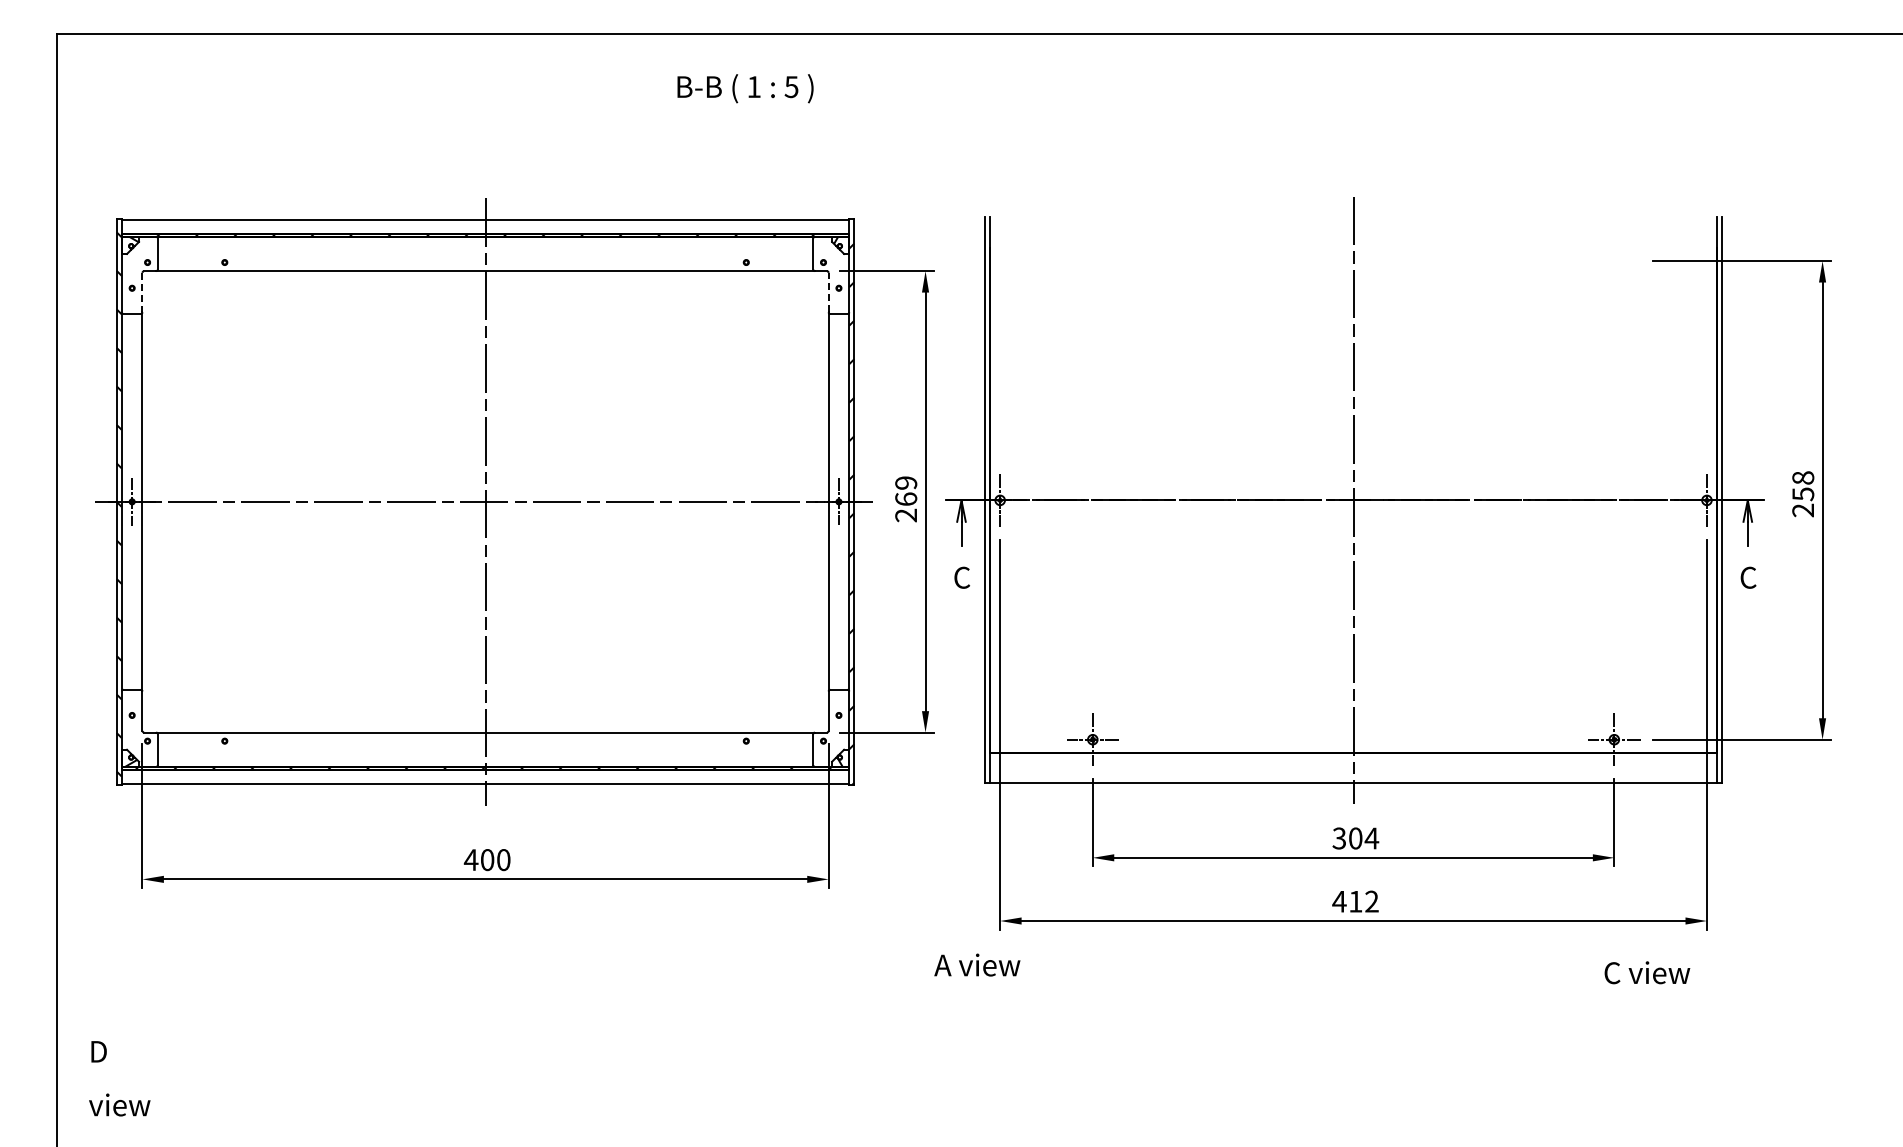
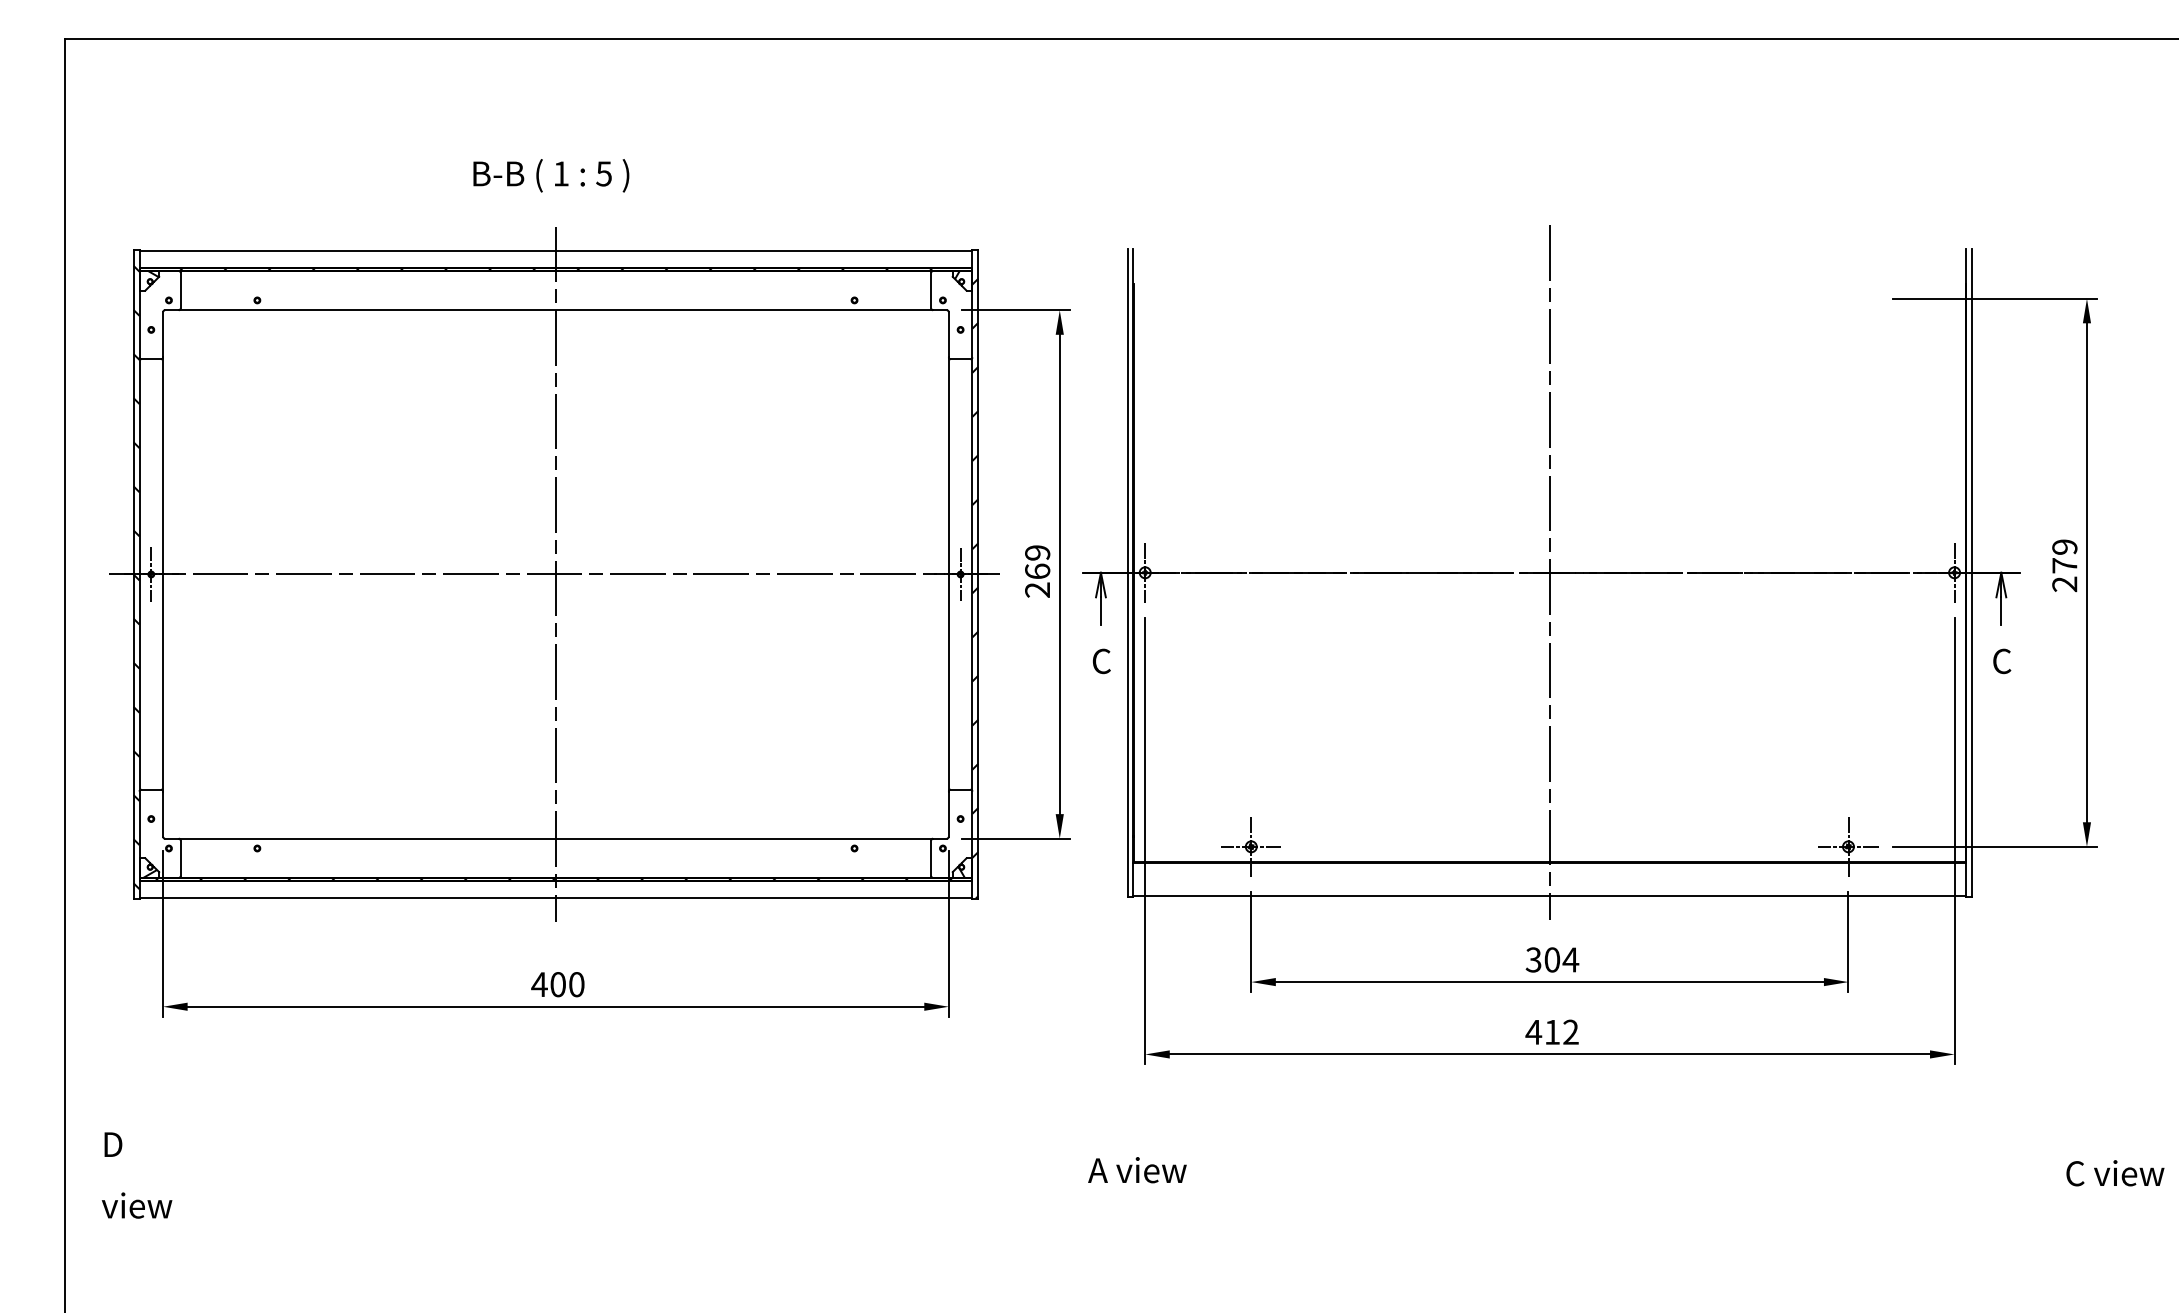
text: (745, 88) -> (551, 175), moved
line: (142, 292) -> (163, 334), dashed -> solid
line: (828, 292) -> (948, 334), dashed -> solid
text: (1803, 486) -> (2065, 556), 258 -> 279
text: (977, 964) -> (1137, 1169), moved
text: (1647, 972) -> (2115, 1172), moved
text: (119, 1078) -> (136, 1175), moved

